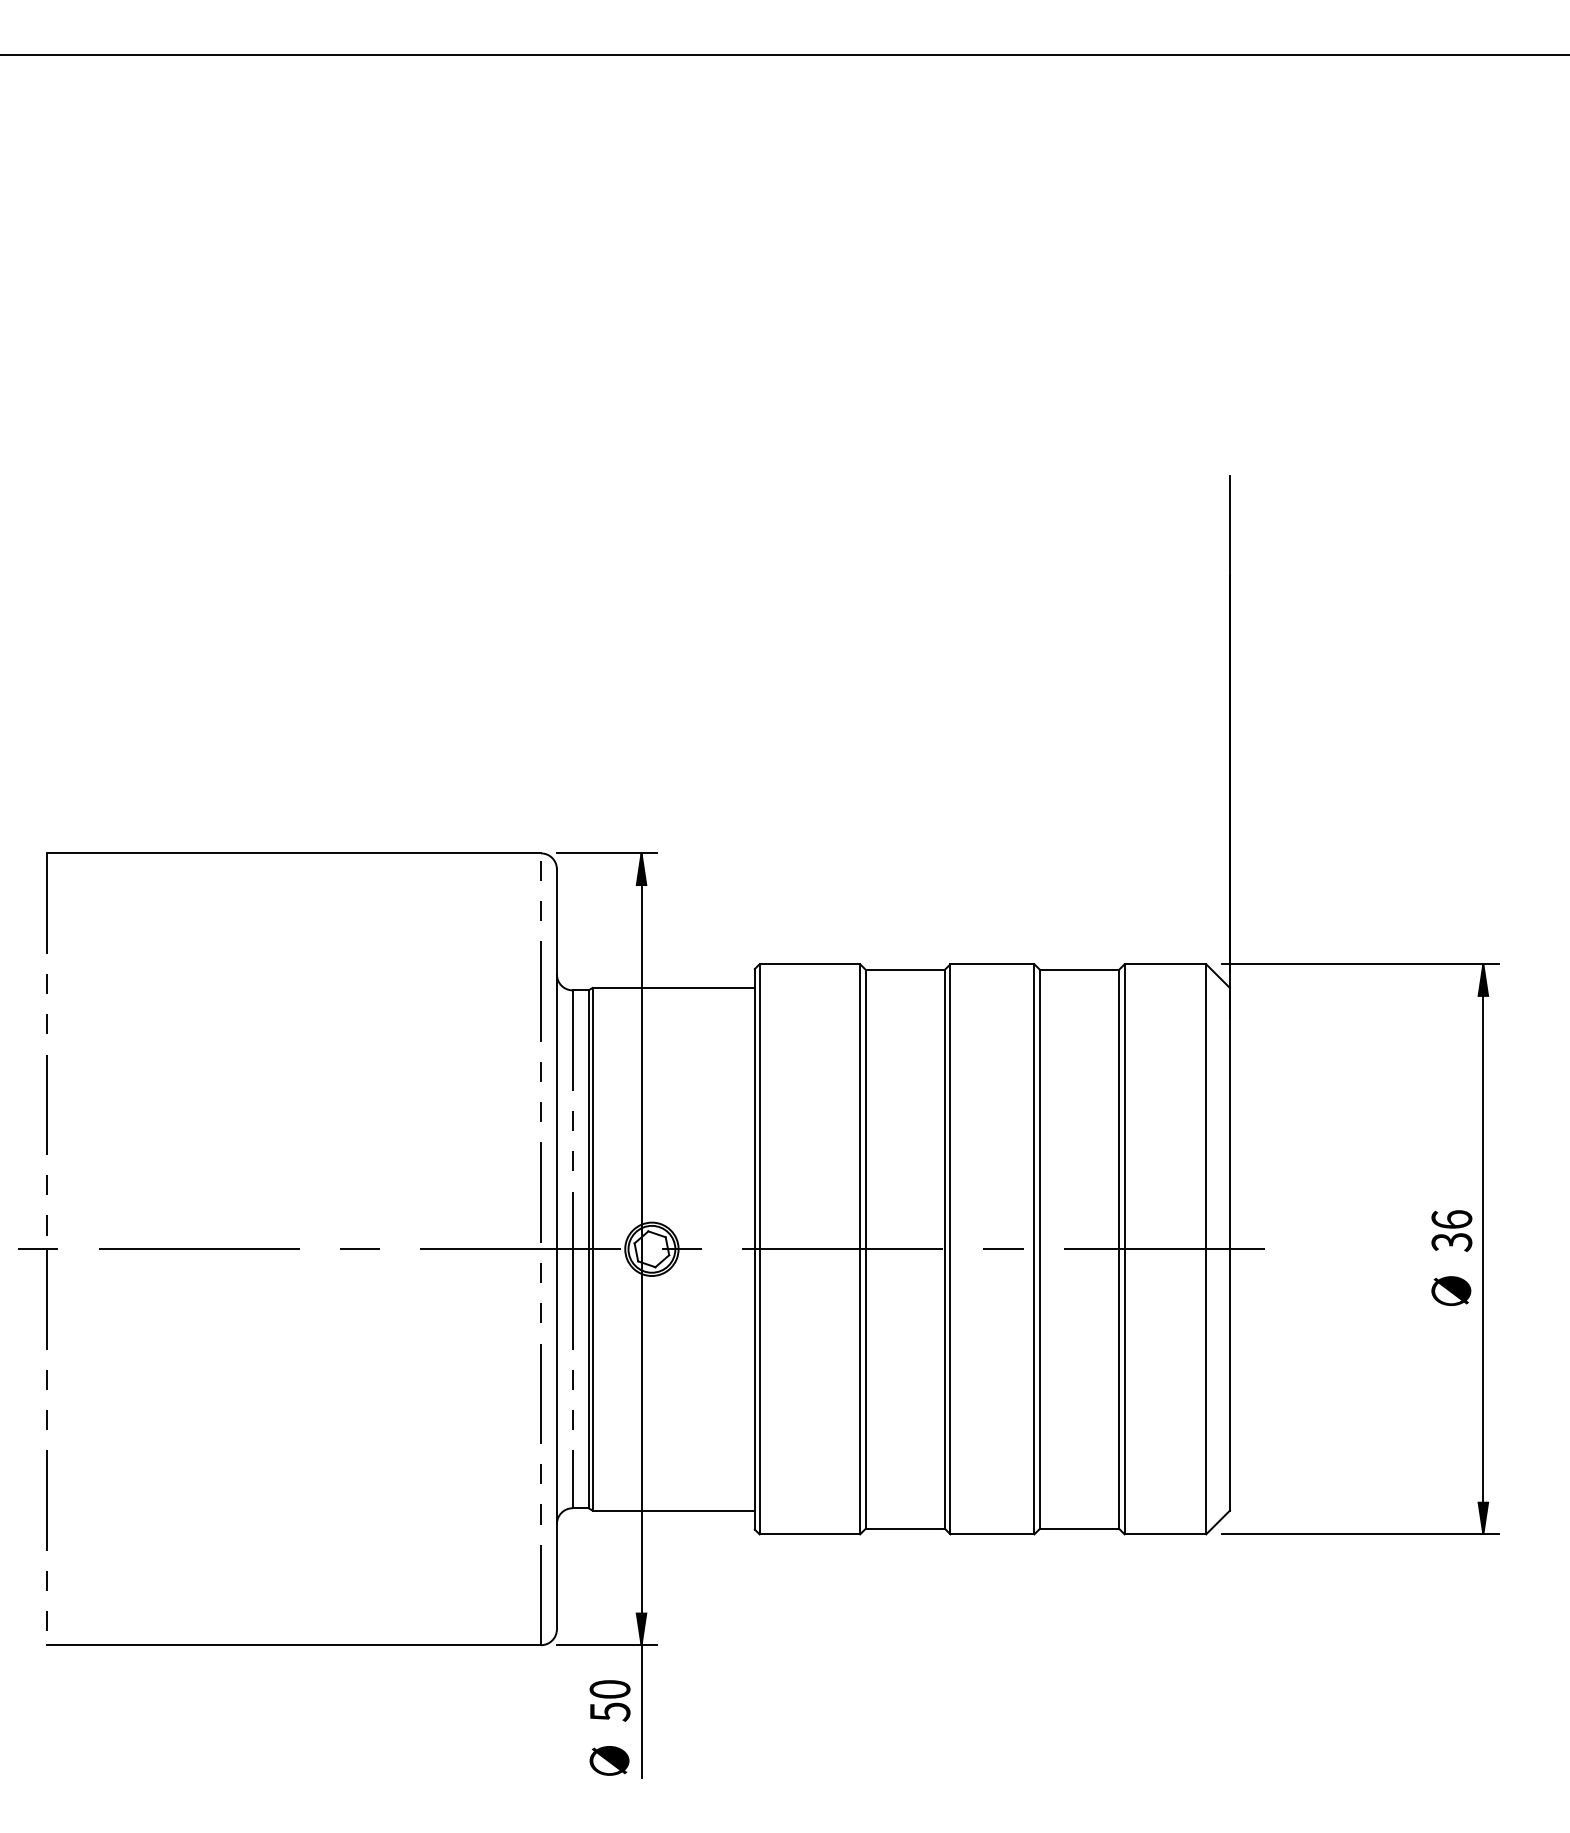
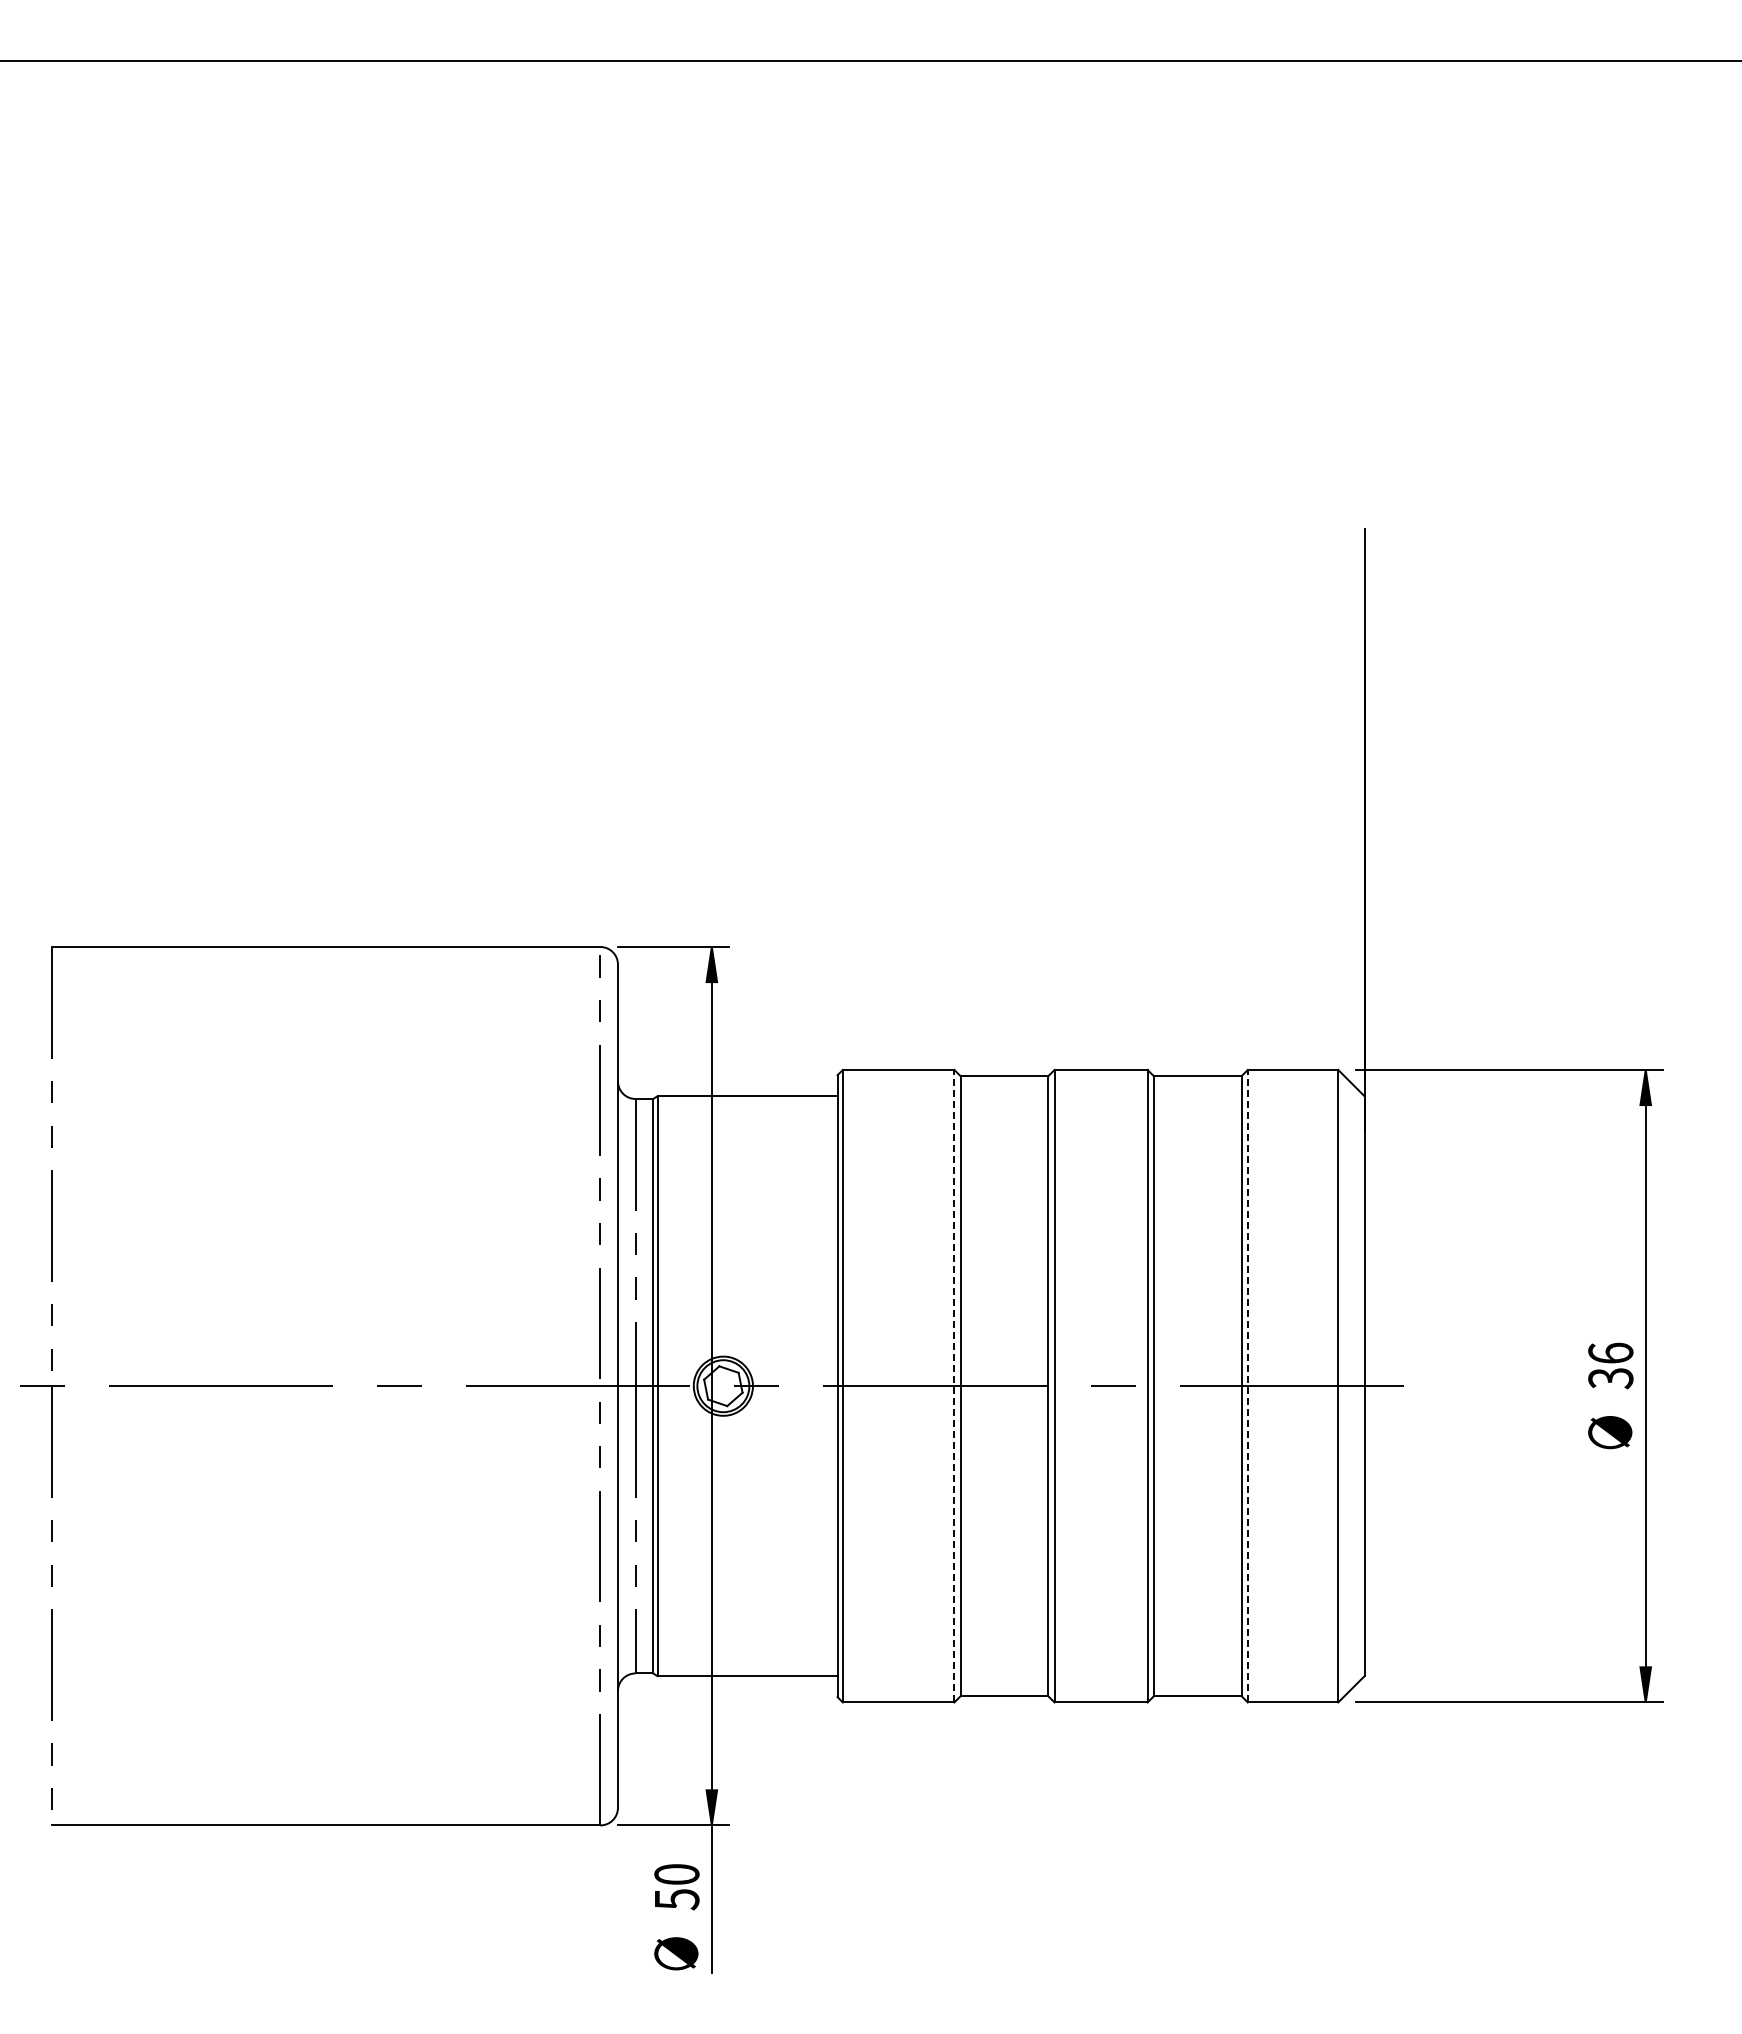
line: (860, 1248) -> (954, 1385), solid -> dashed
line: (1124, 1248) -> (1247, 1385), solid -> dashed

